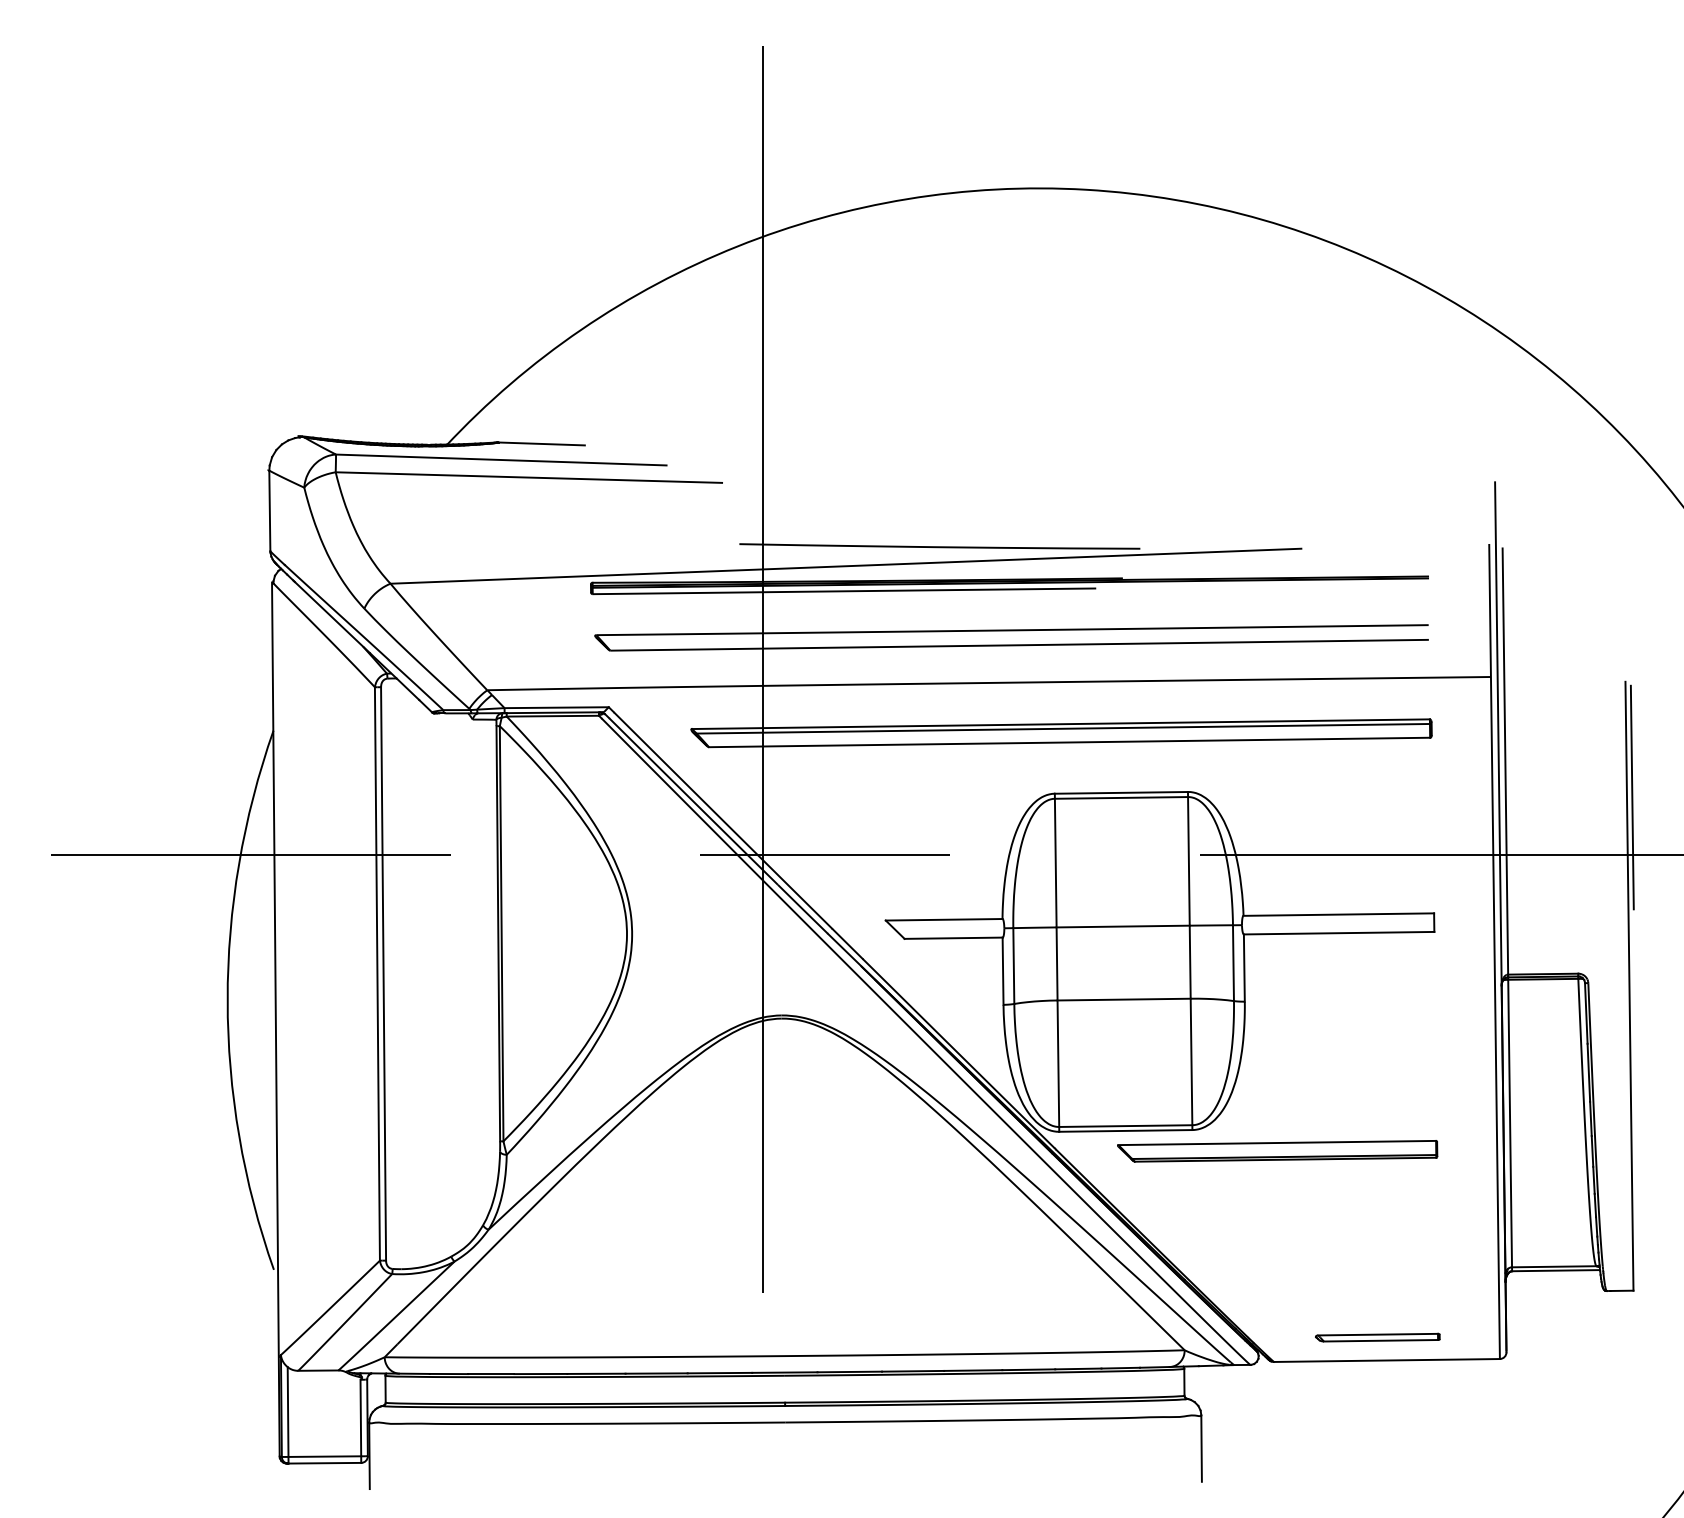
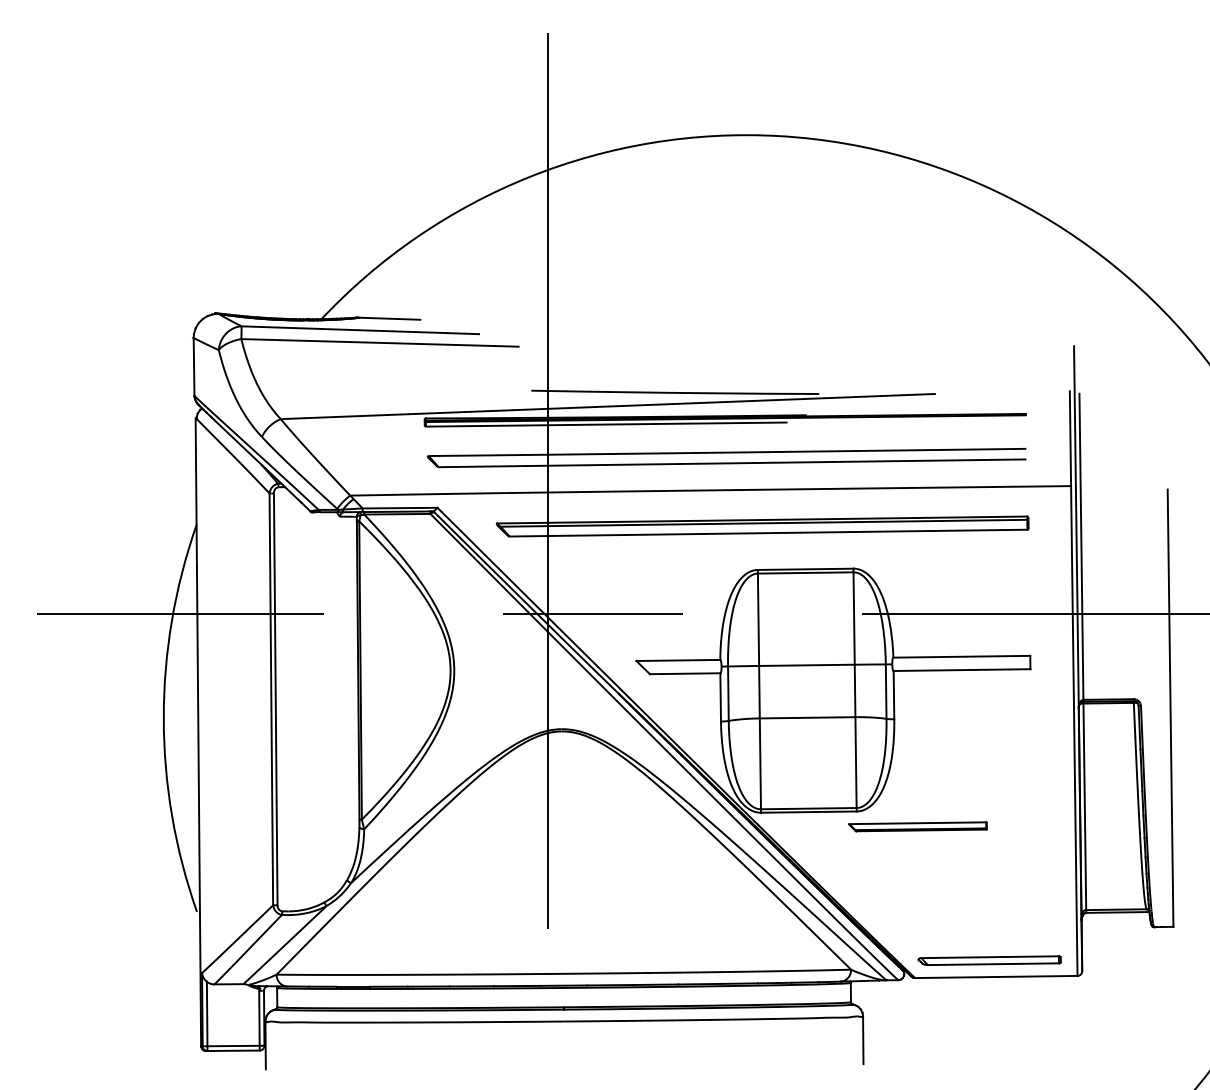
line: (1631, 797) -> (1172, 572), removed
part: (1277, 1151) -> (917, 826), size x0.6
part: (1377, 1337) -> (989, 960), size x1.6

